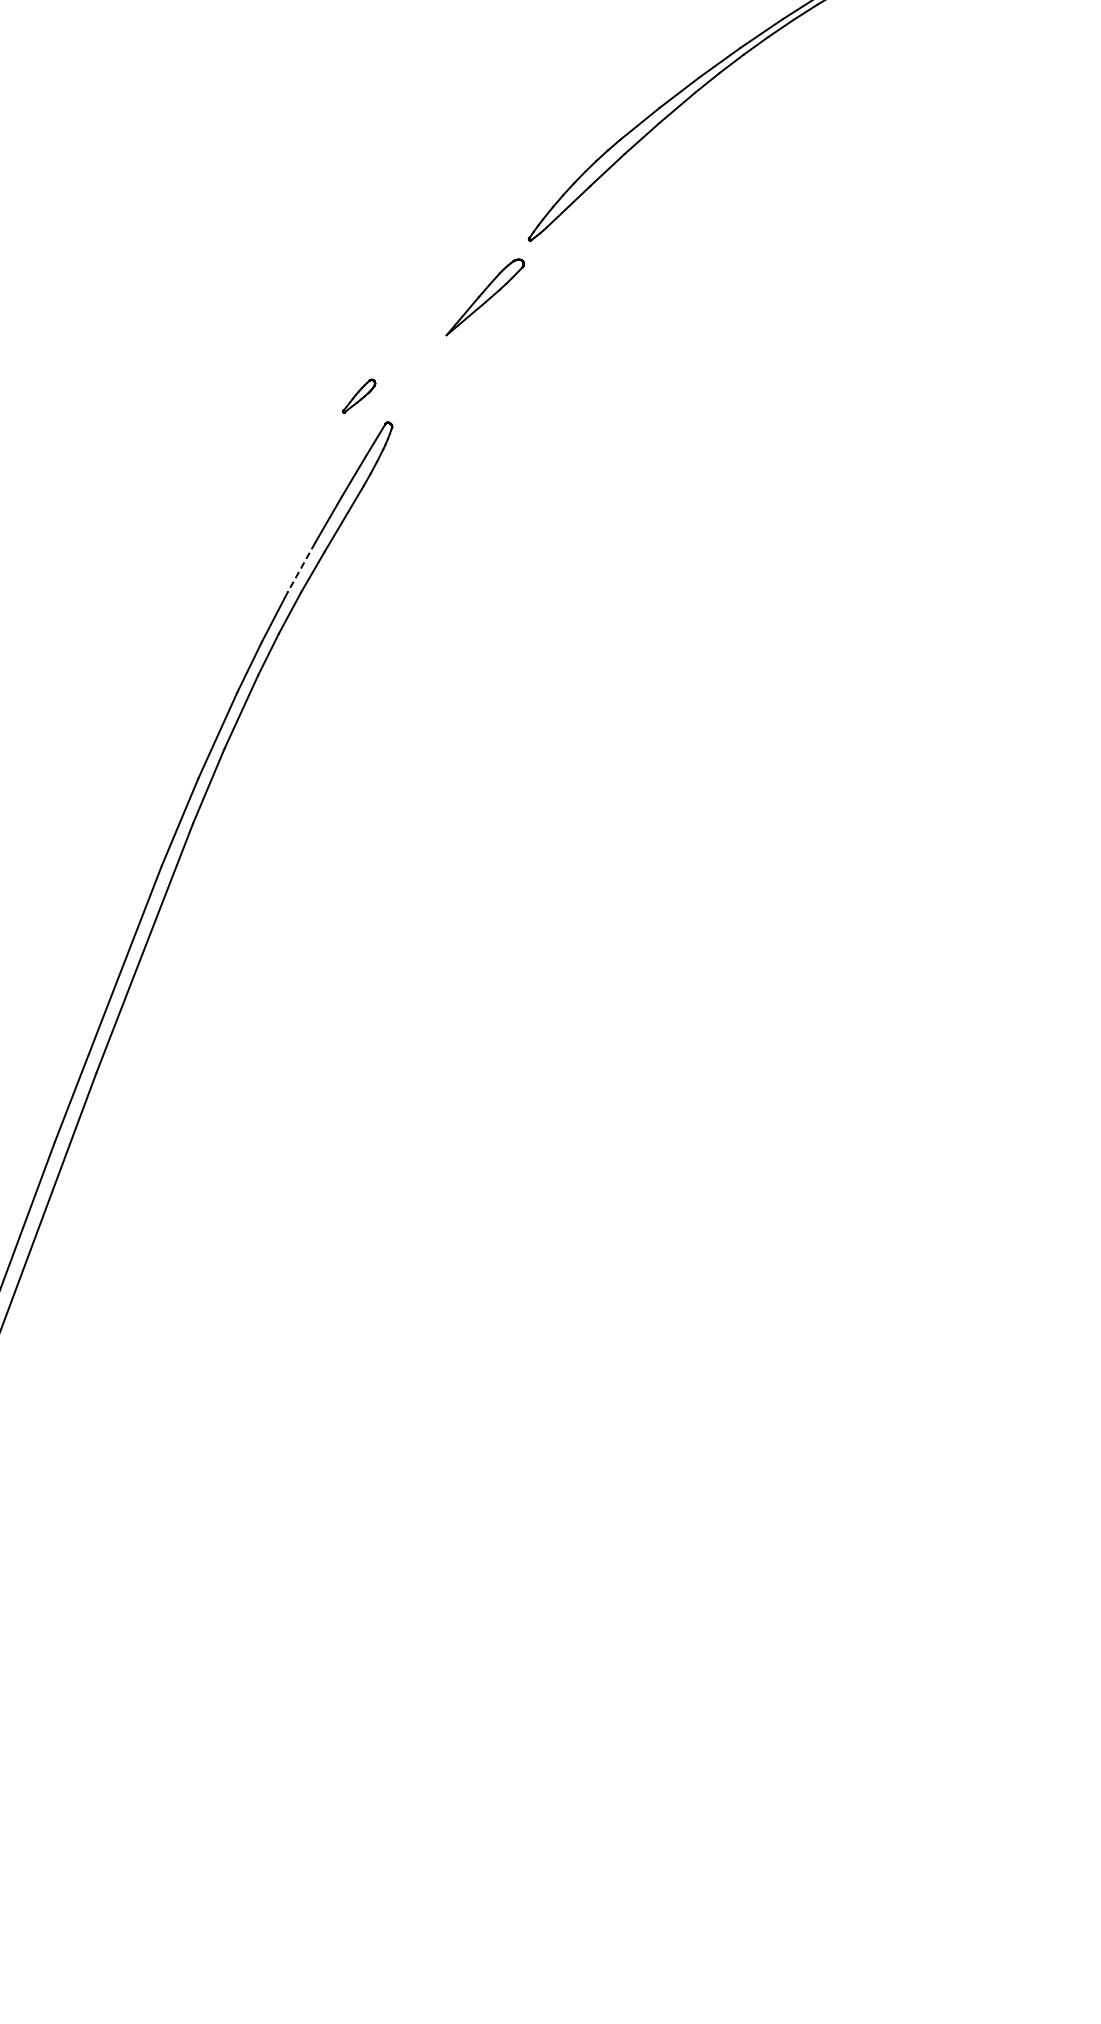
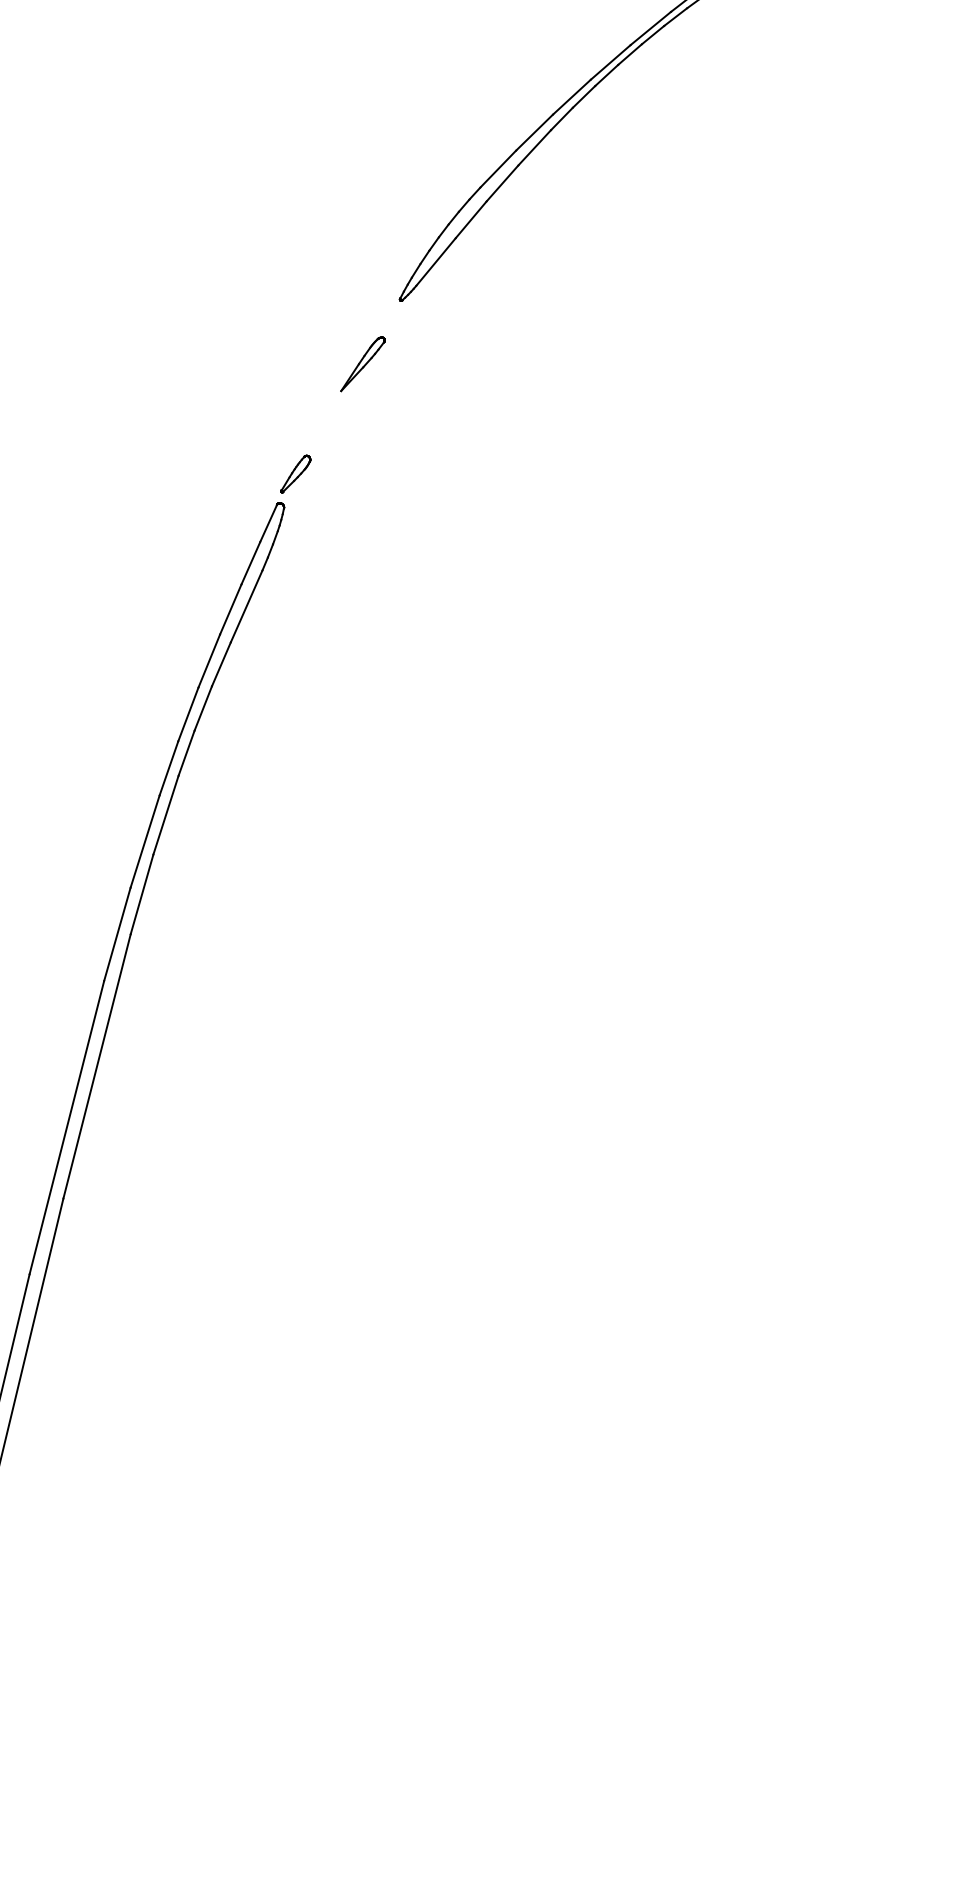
part: (485, 297) -> (362, 364), size x0.62
part: (359, 395) -> (295, 473), moved
line: (301, 568) -> (209, 661), dashed -> solid

